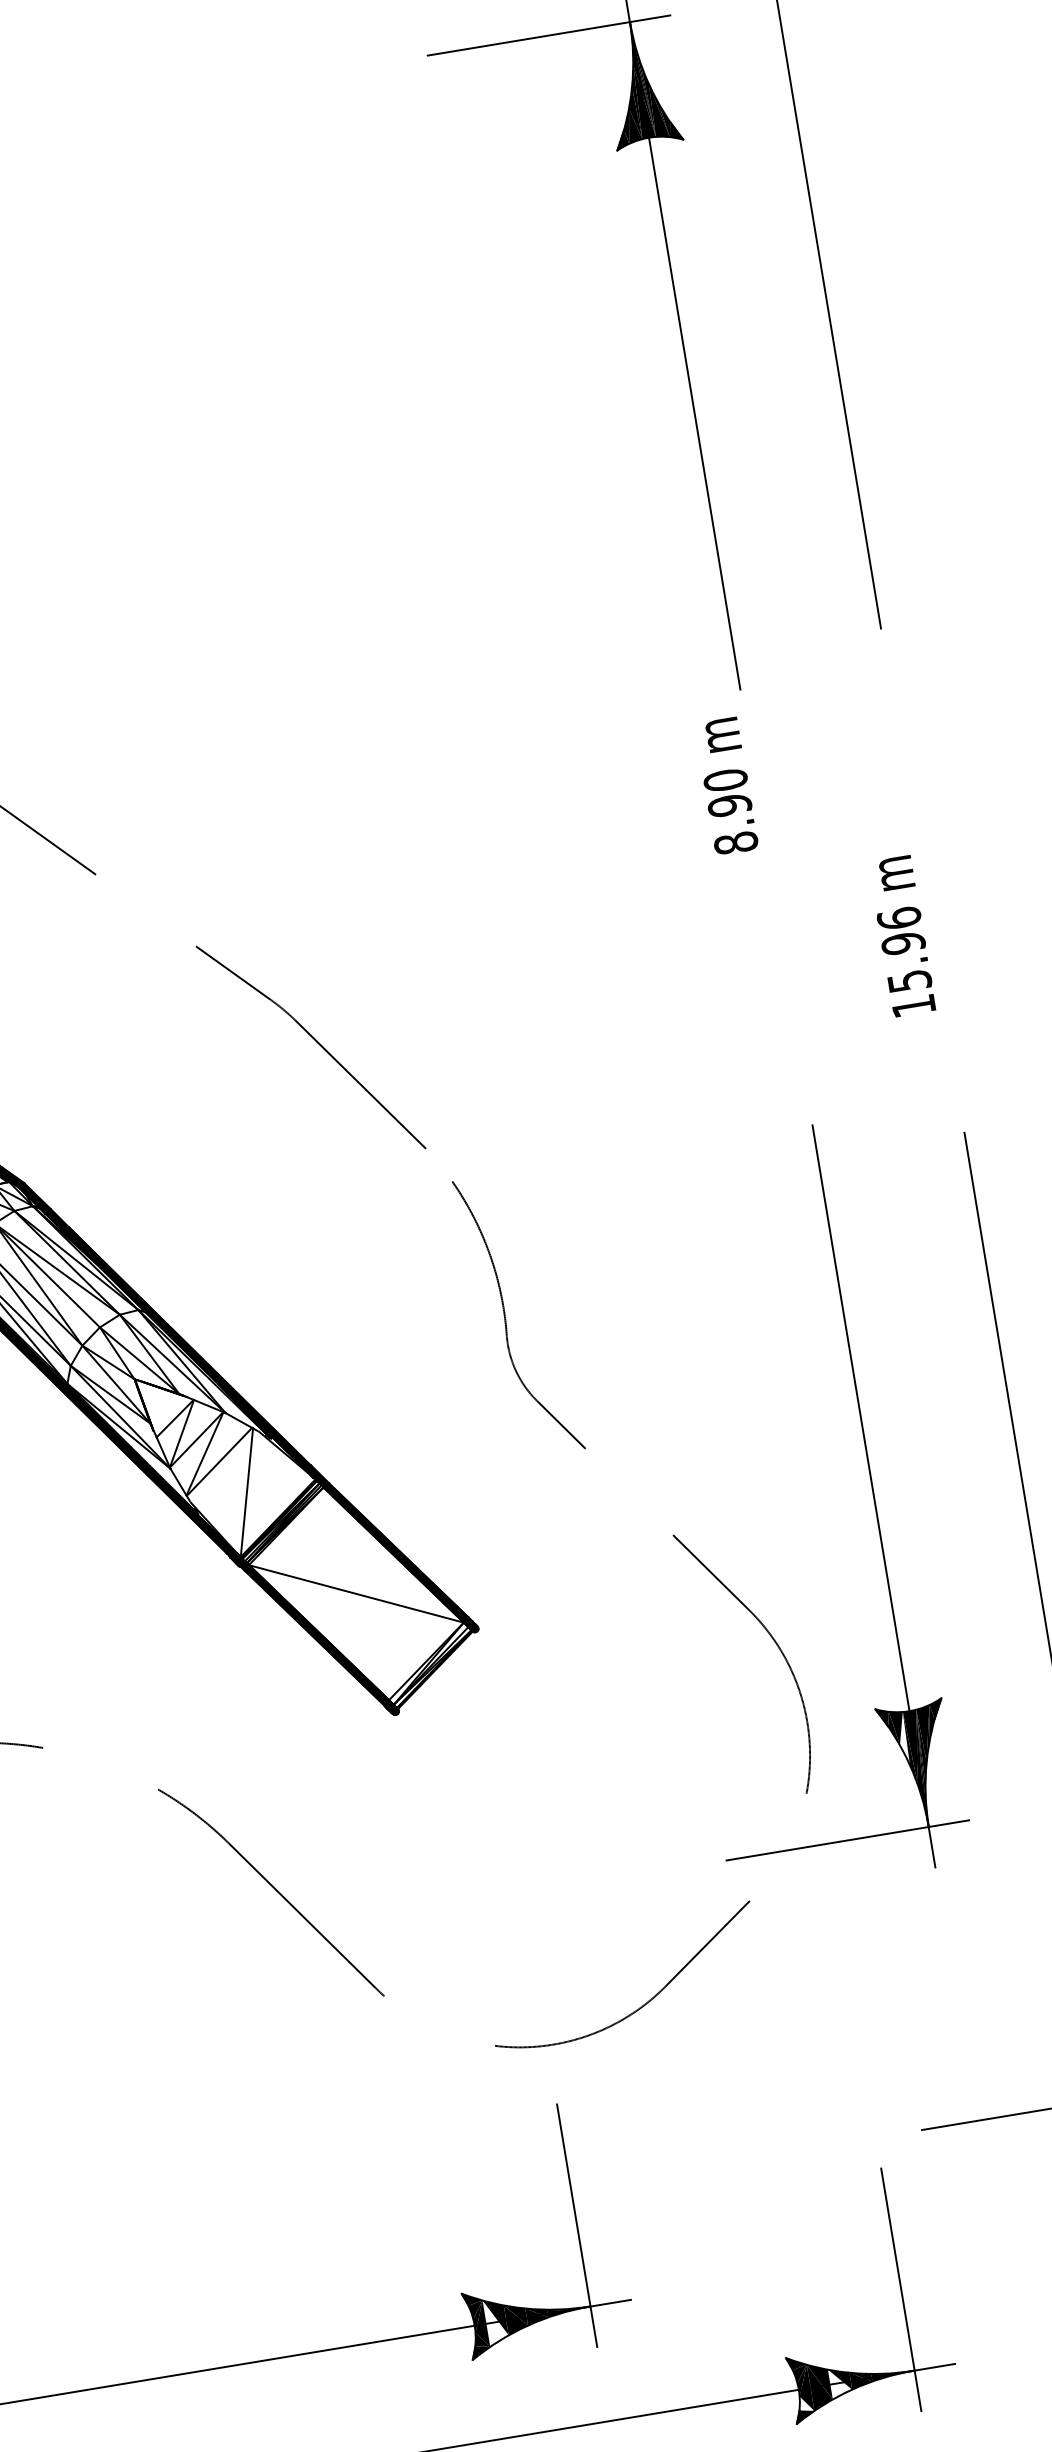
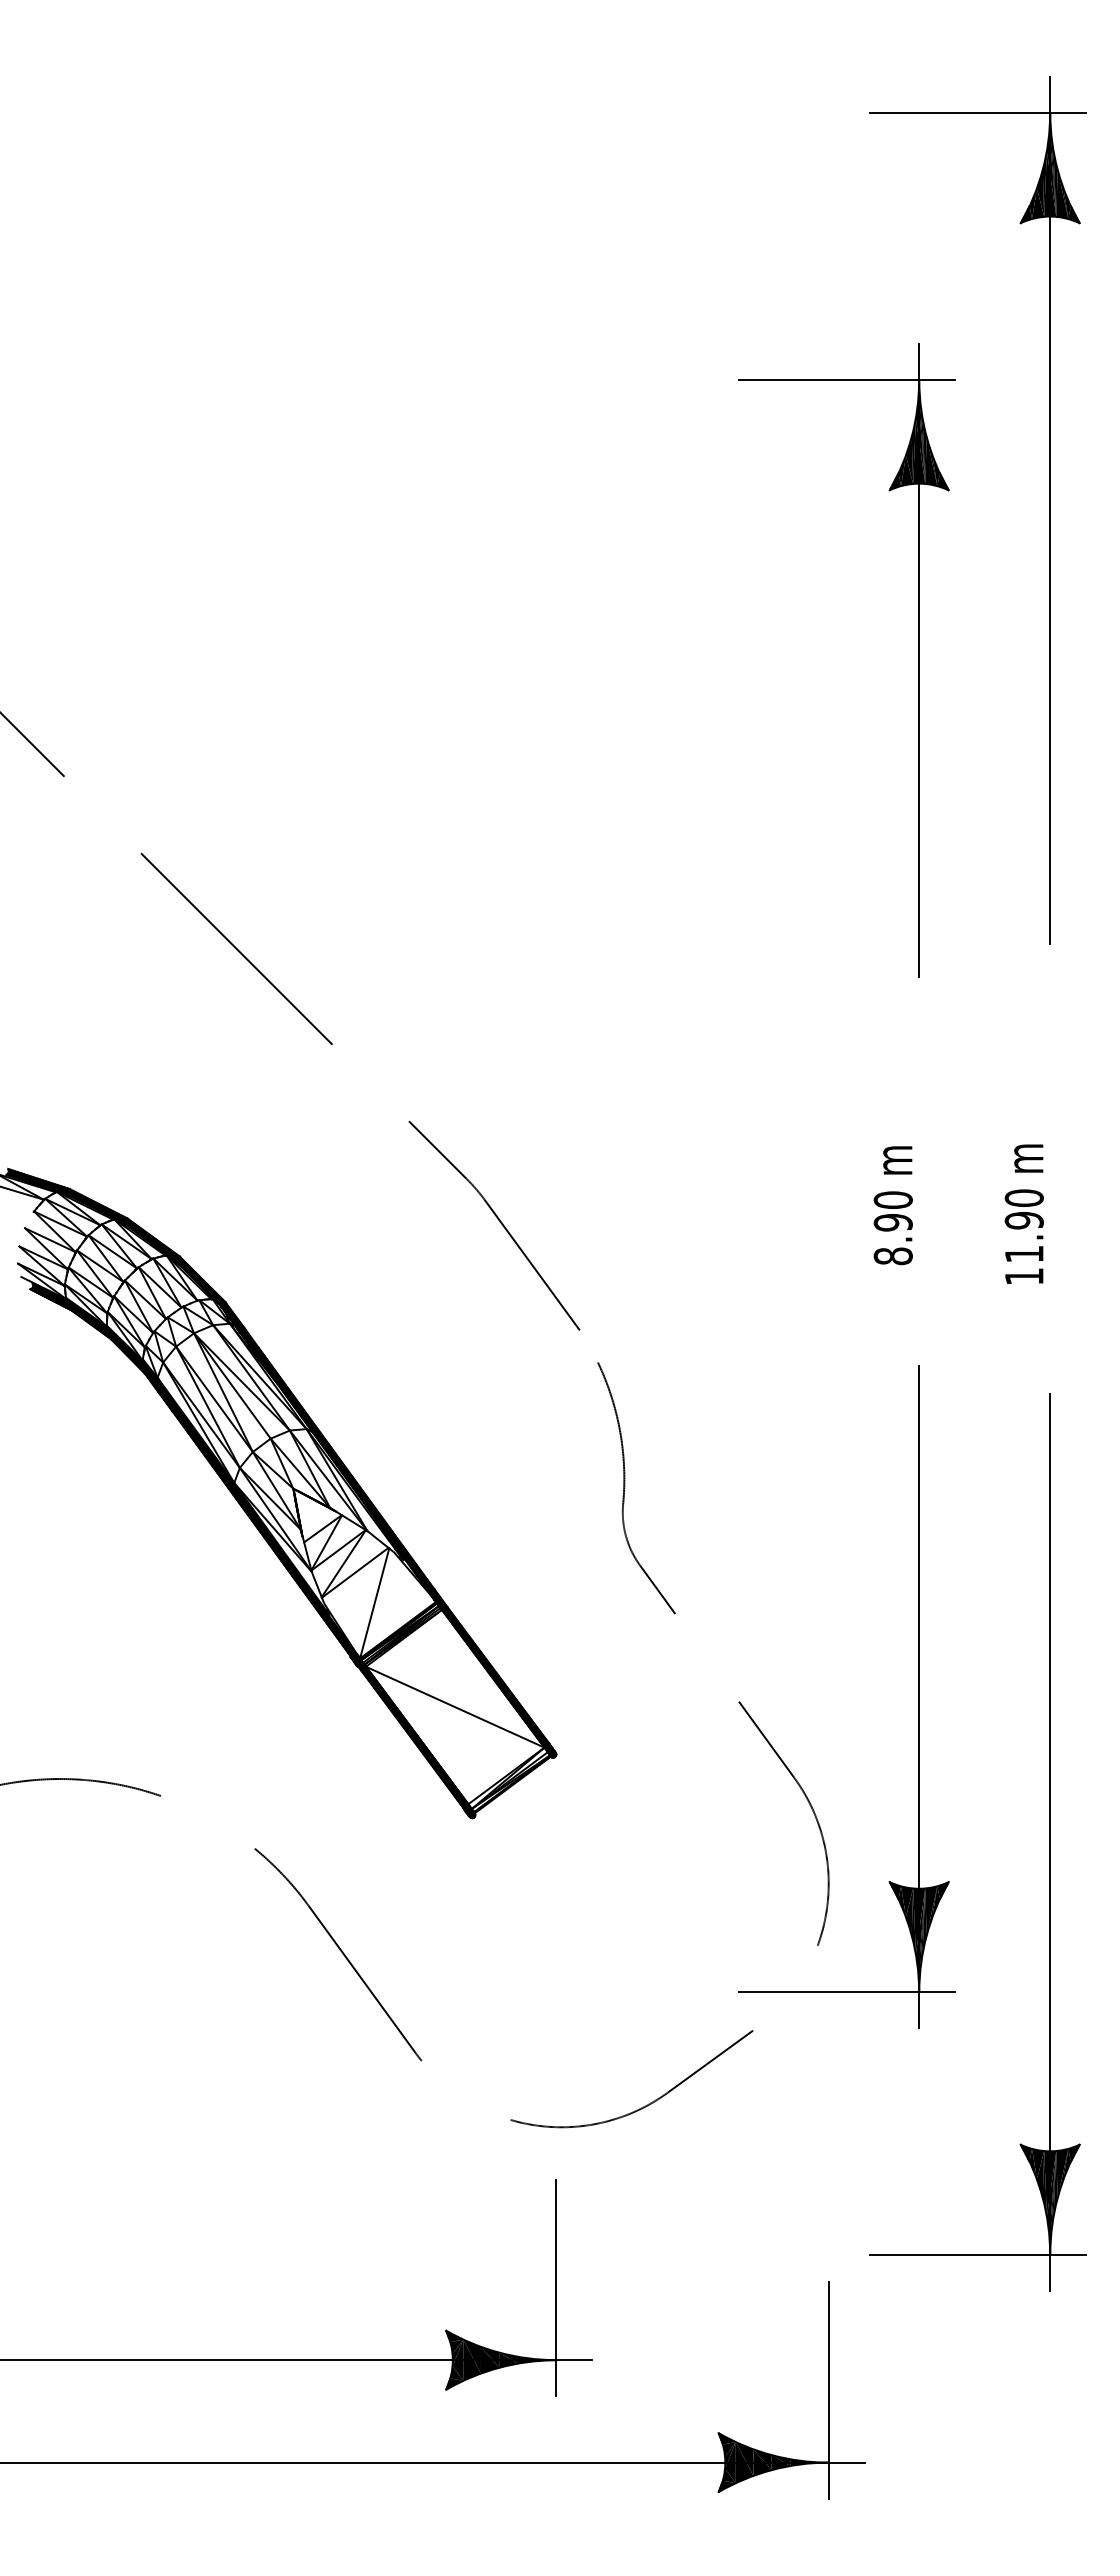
text: (725, 786) -> (892, 1205), moved
text: (903, 949) -> (1023, 1225), 15.96 -> 11.90
fill: (902, 1738) -> (909, 1911), added
fill: (495, 2321) -> (471, 2359), added
fill: (840, 2382) -> (762, 2462), added
fill: (804, 2403) -> (728, 2475), added

